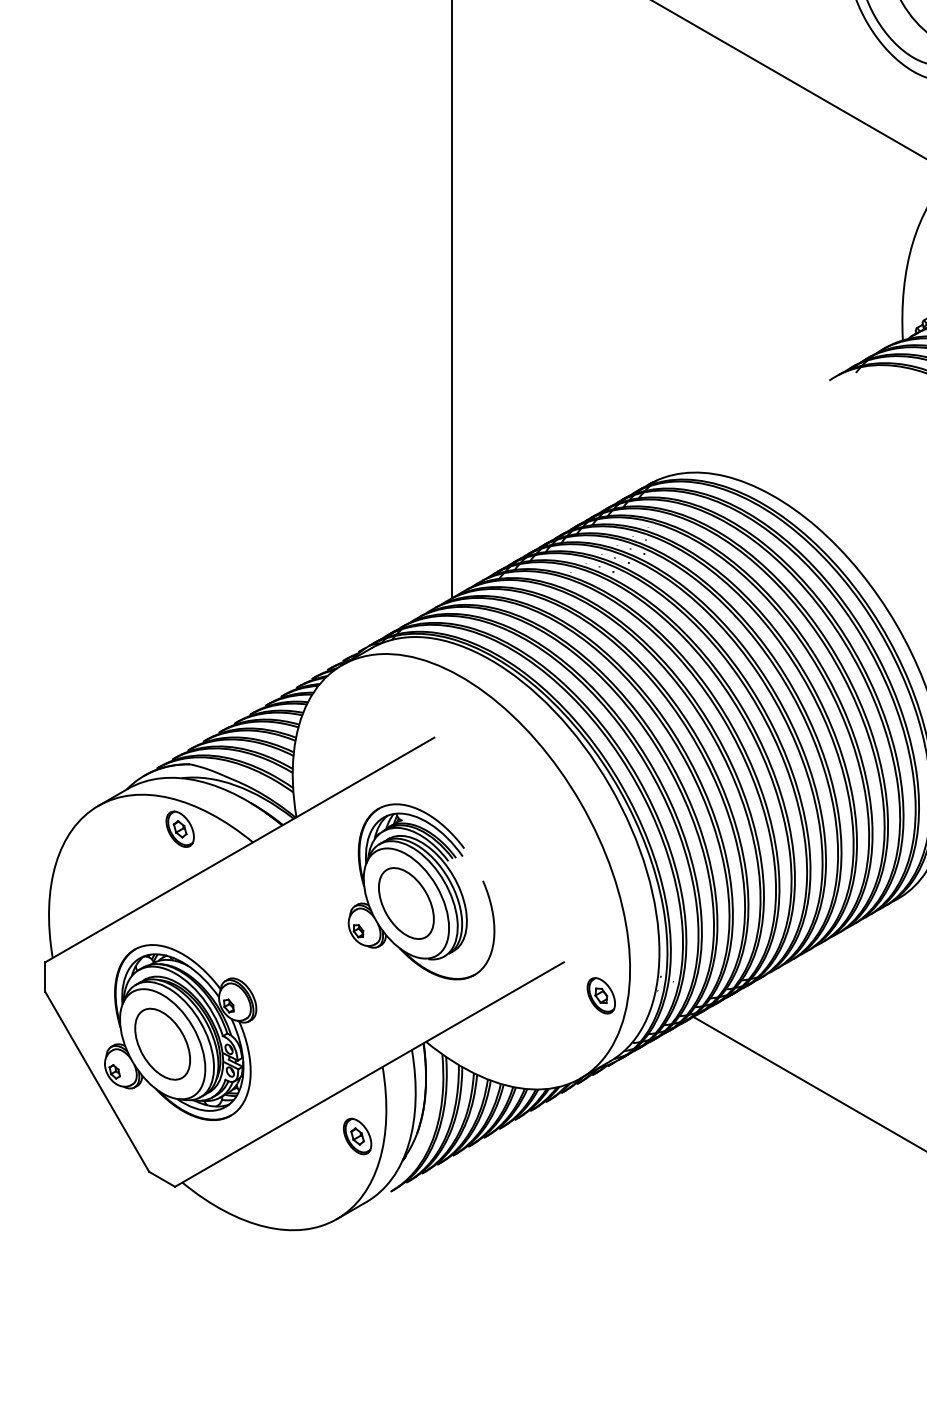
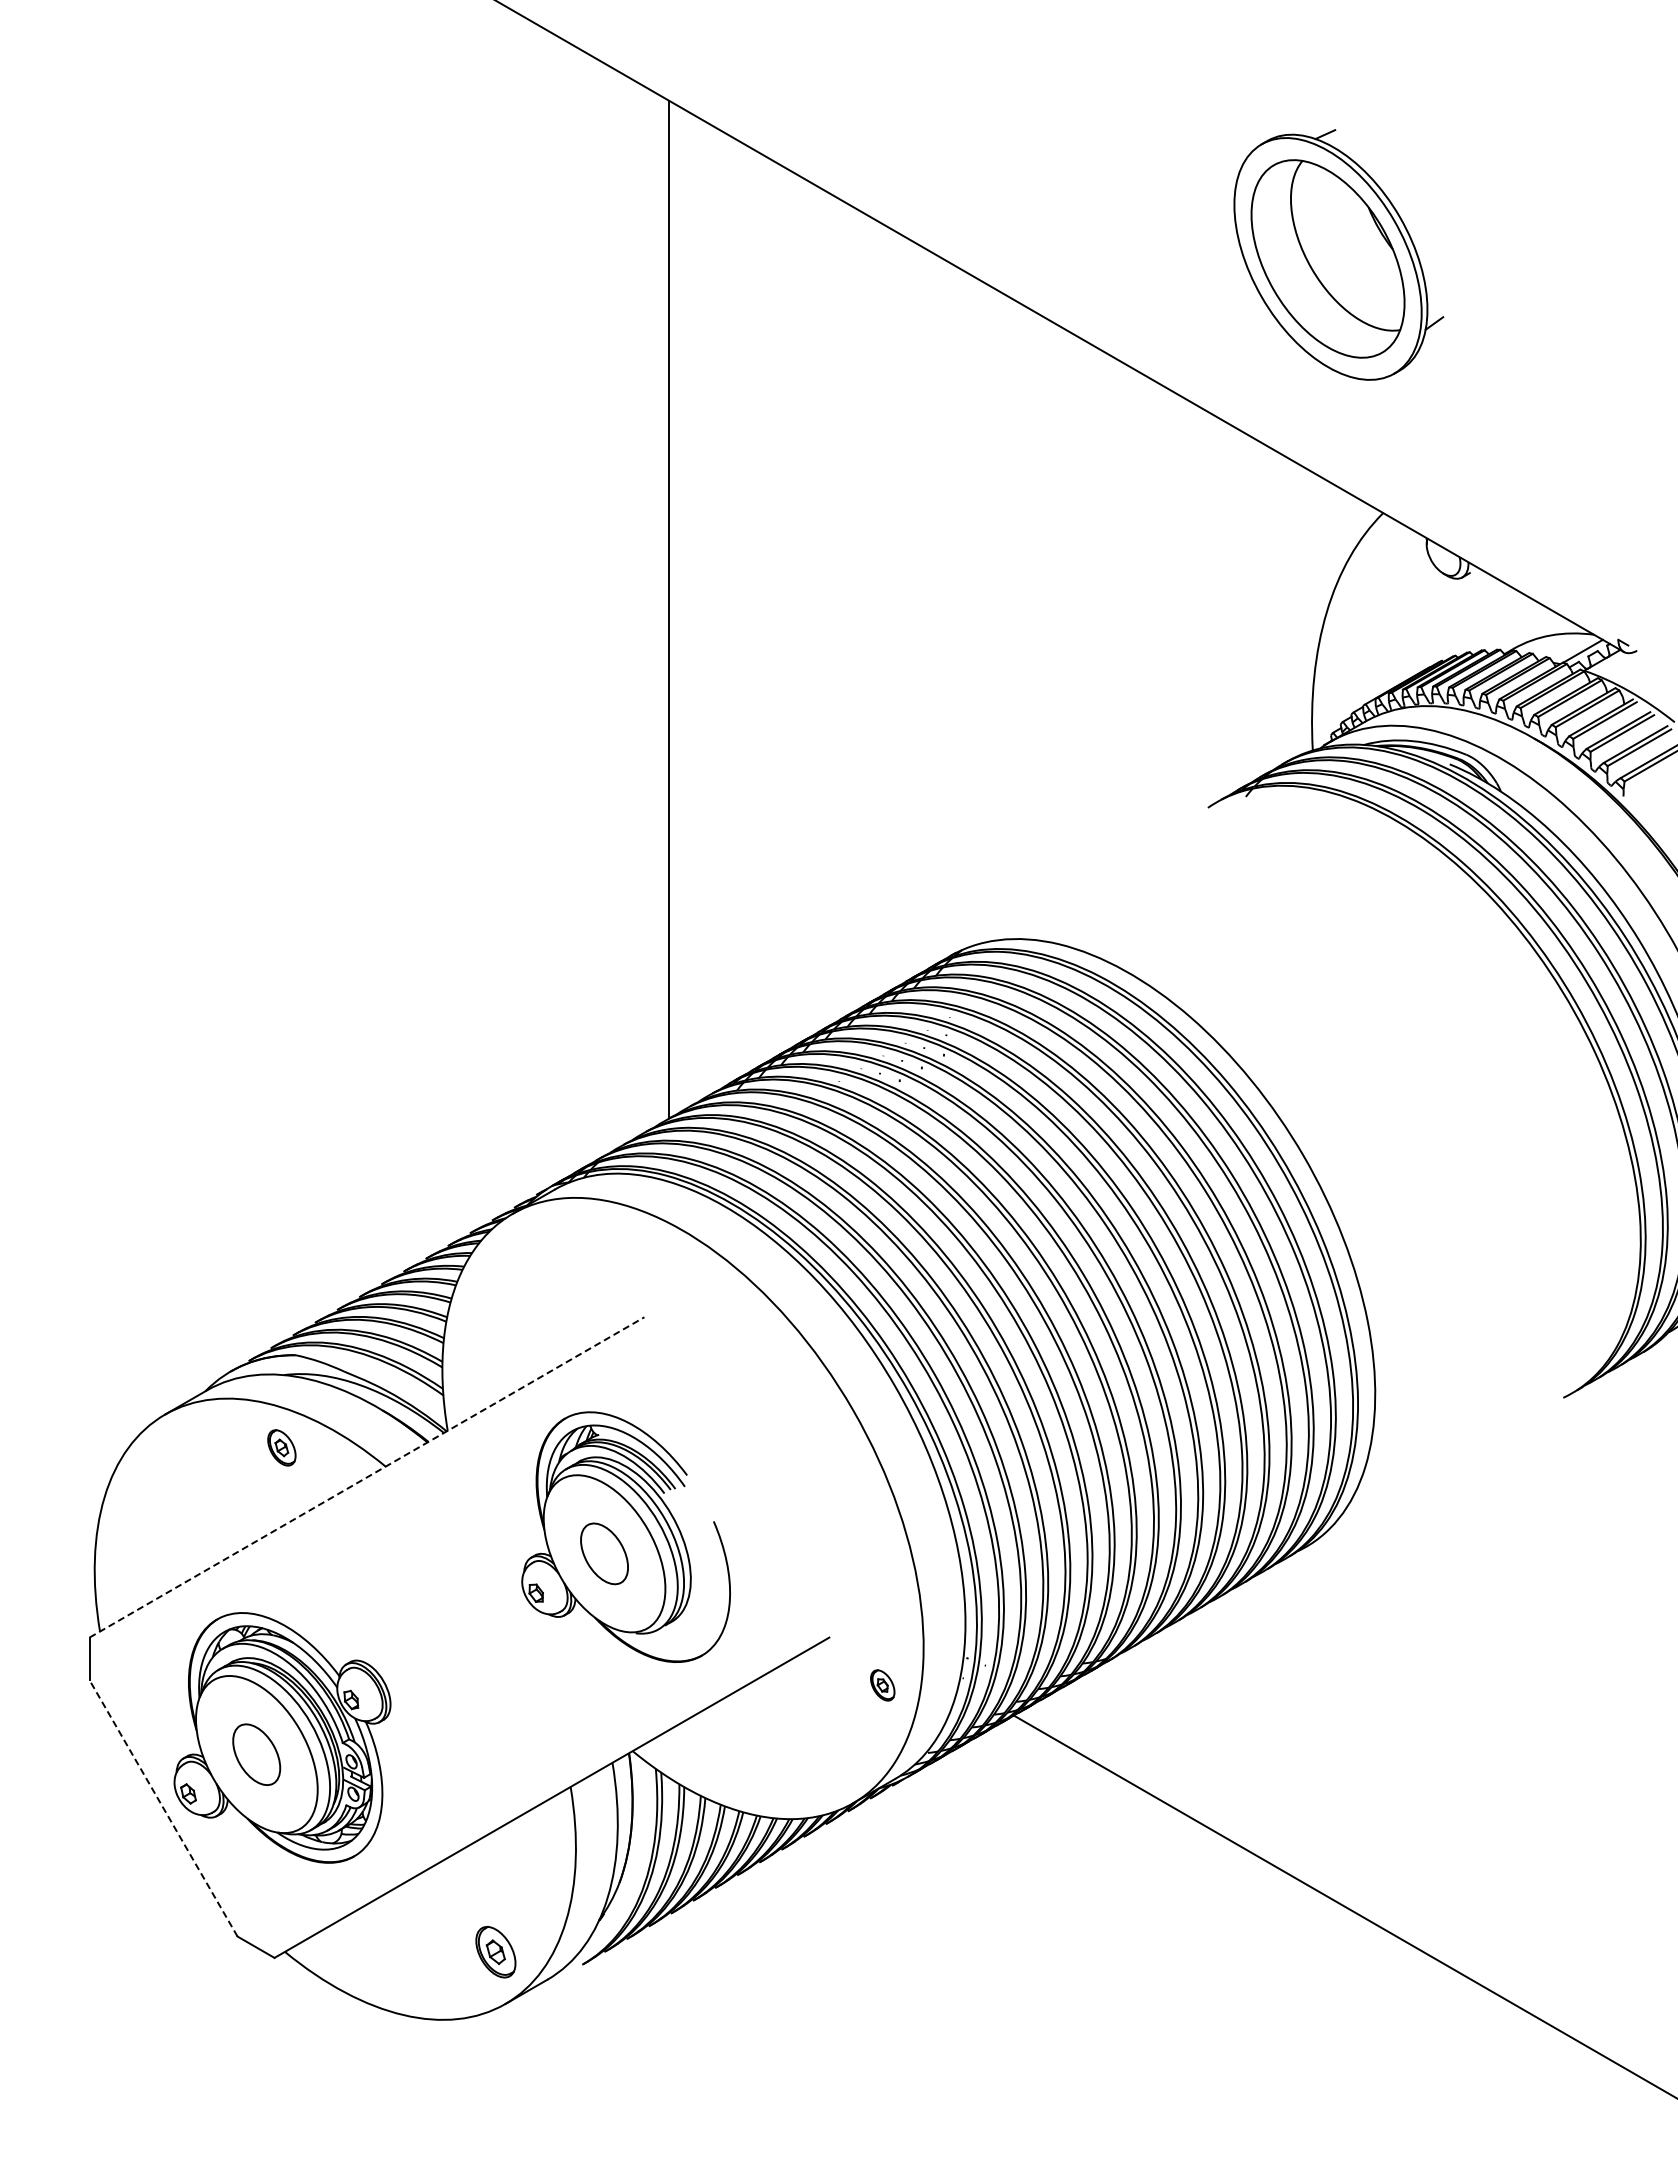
part: (179, 829) -> (281, 1447), size x0.7
line: (240, 850) -> (367, 1477), solid -> dashed
part: (406, 903) -> (604, 1553), size x0.6
part: (601, 995) -> (882, 1685), size x0.6
part: (162, 1044) -> (256, 1754), size x0.6
line: (97, 1082) -> (163, 1808), solid -> dashed
part: (357, 1136) -> (495, 1951), moved

